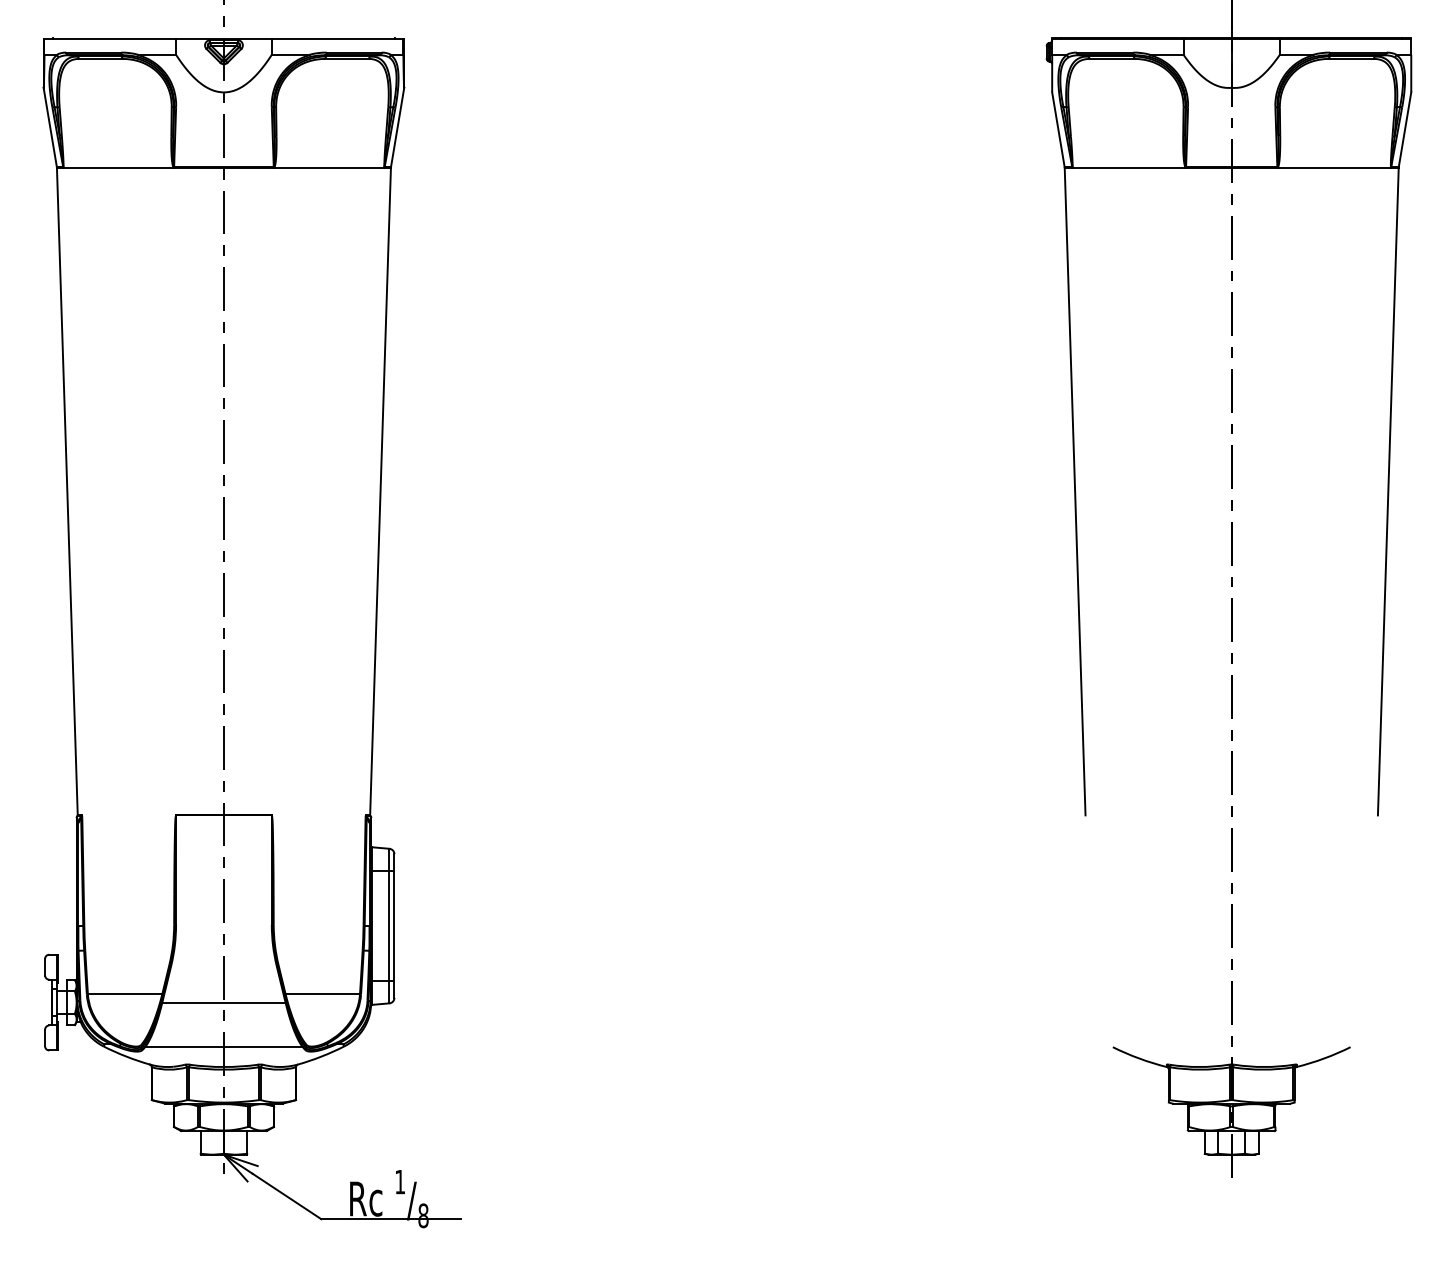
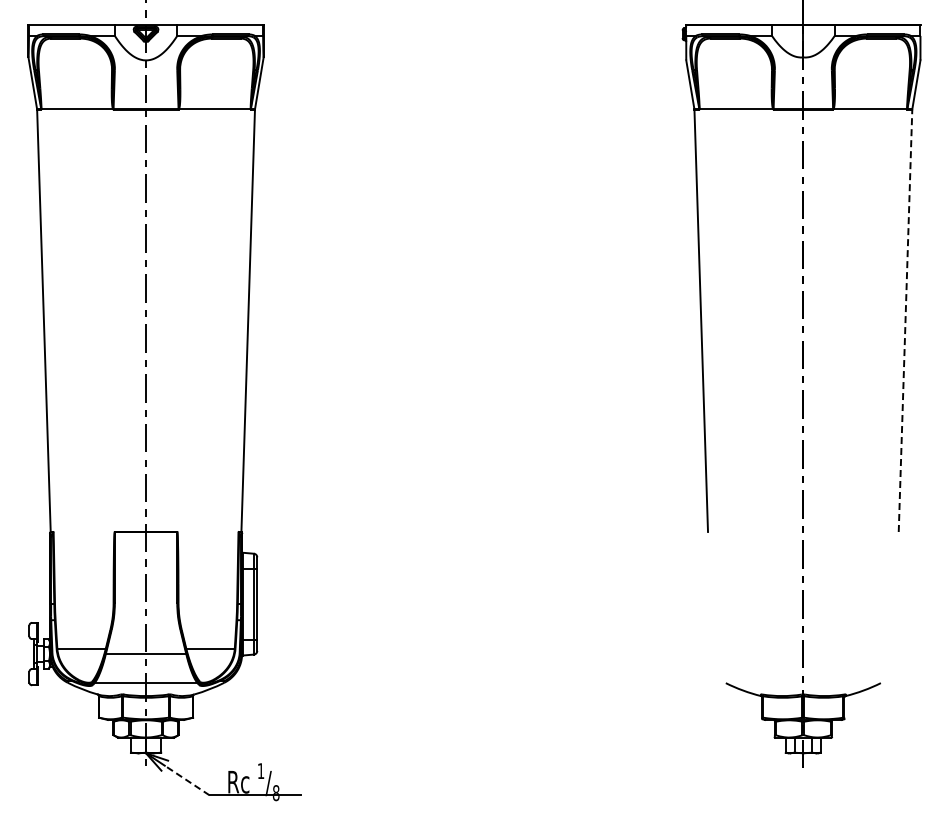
line: (1388, 491) -> (905, 320), solid -> dashed
line: (287, 1196) -> (187, 780), solid -> dashed

